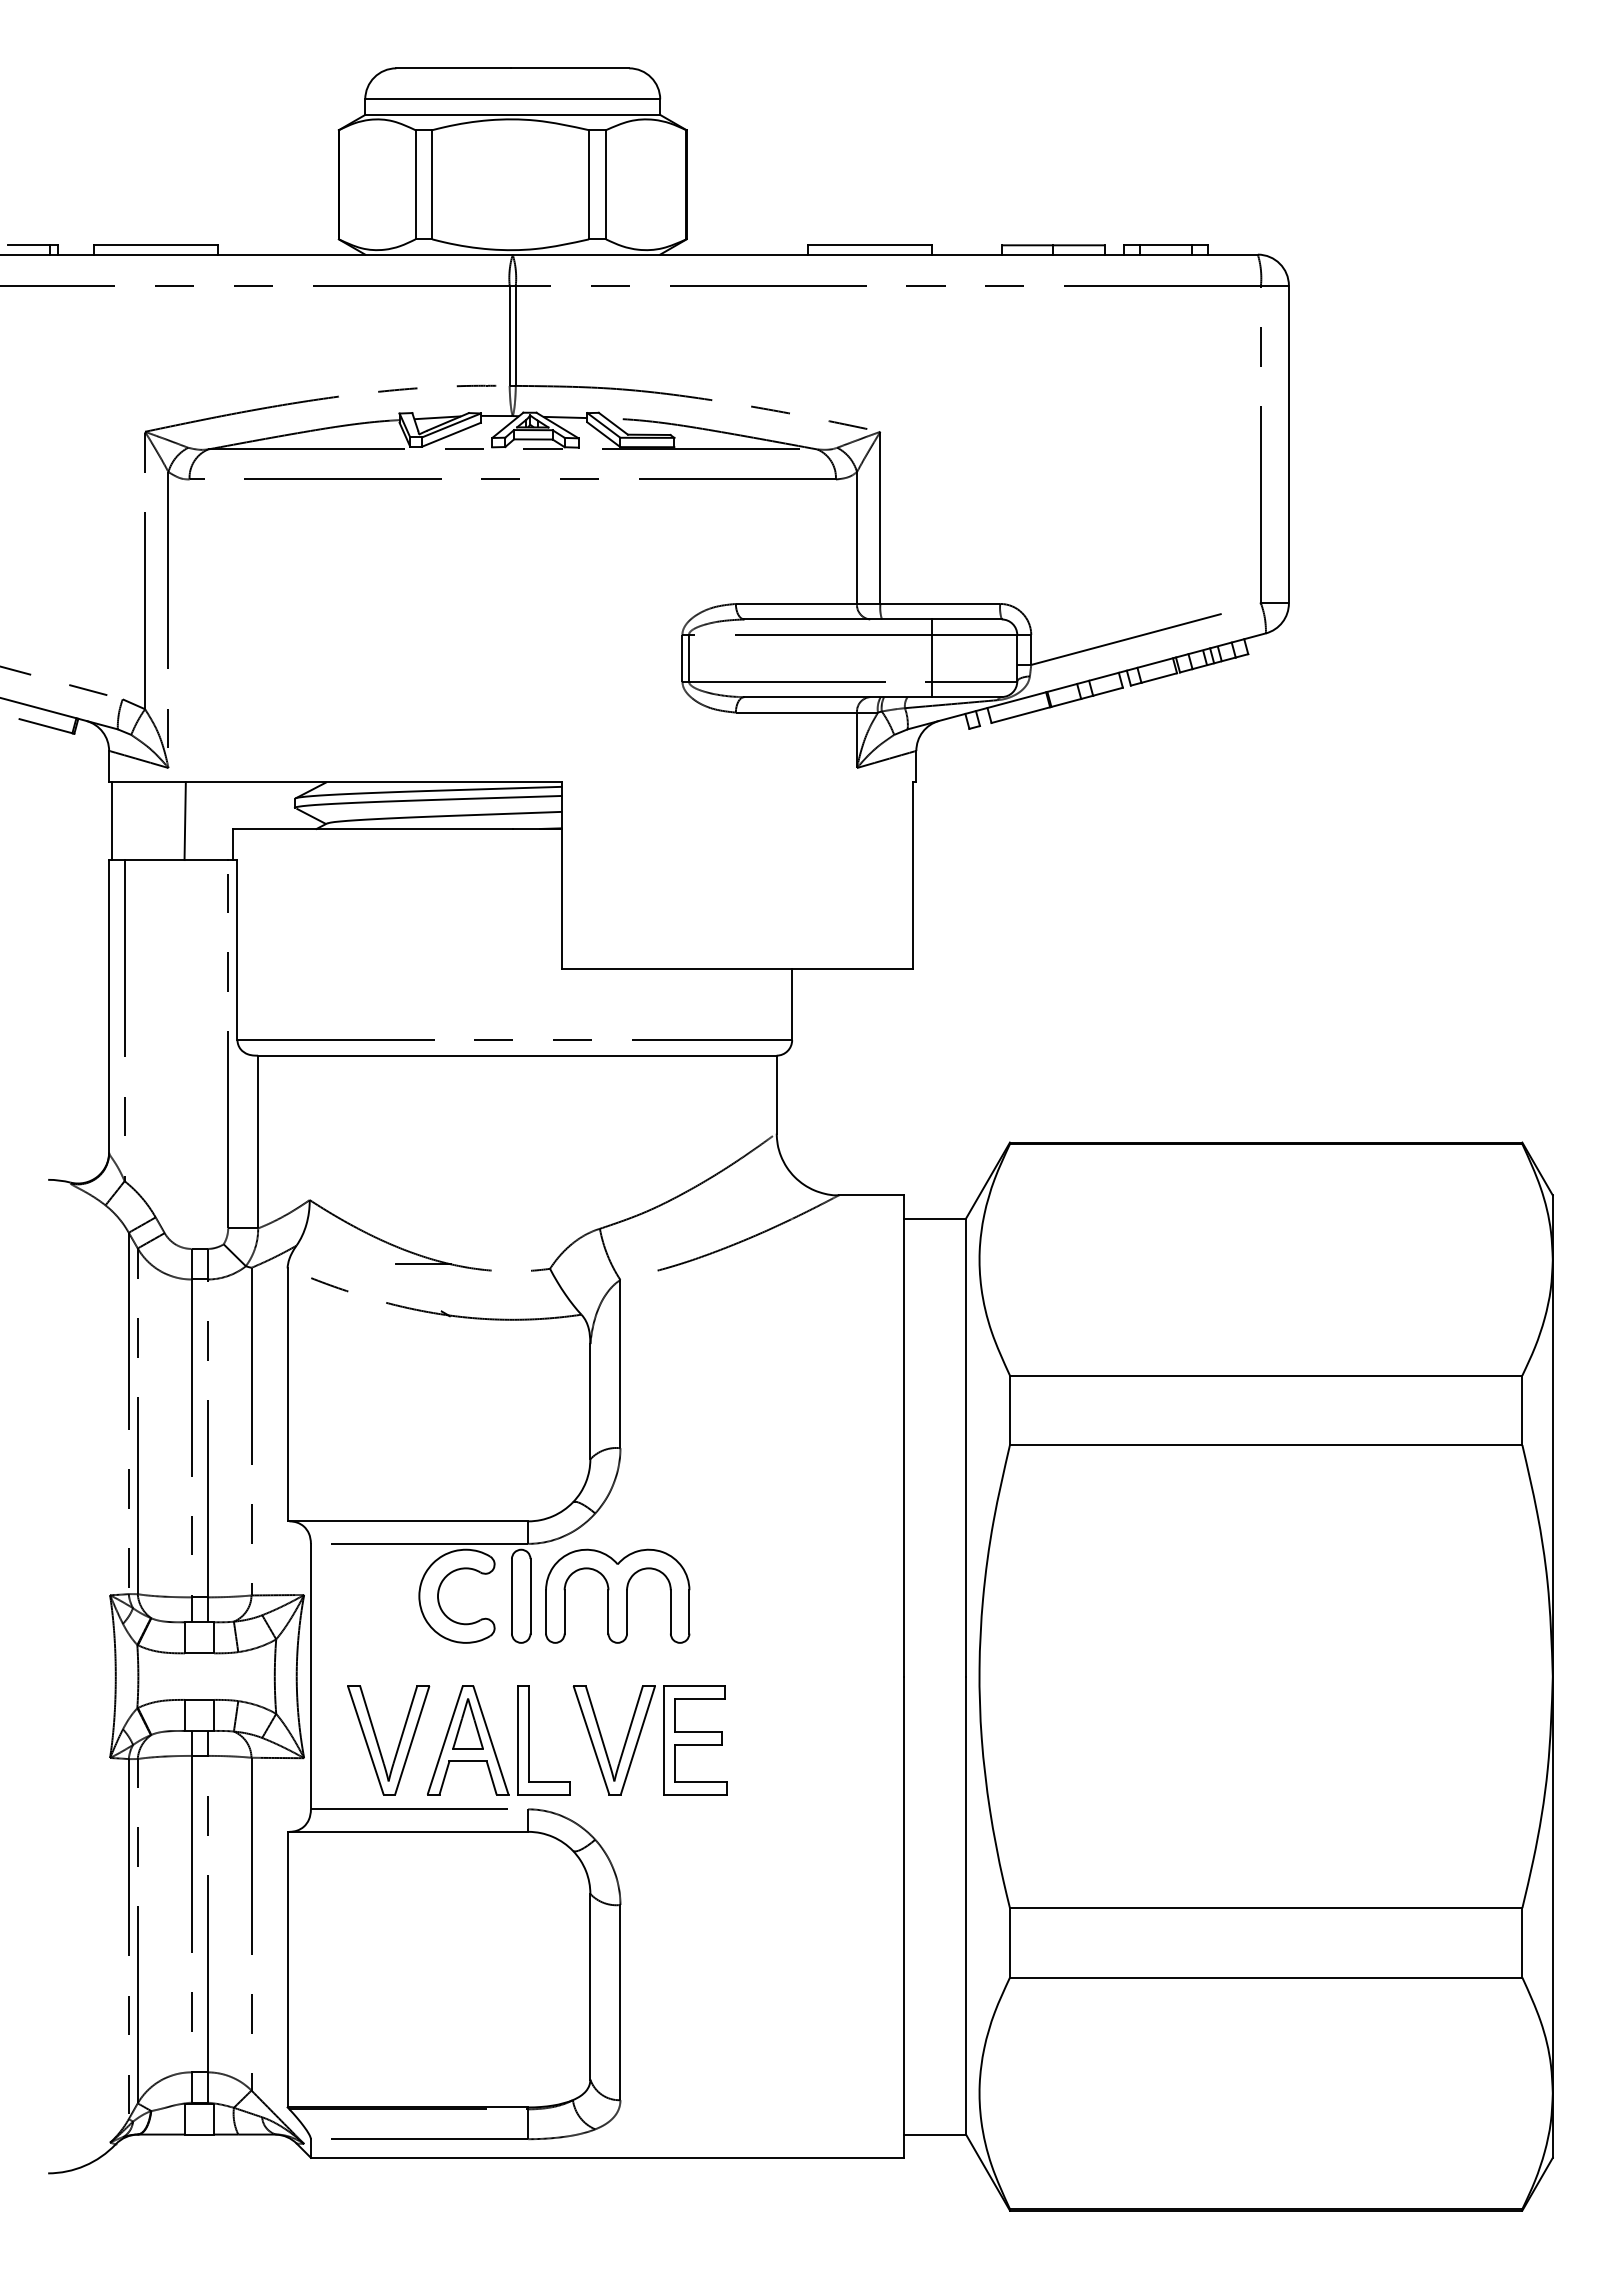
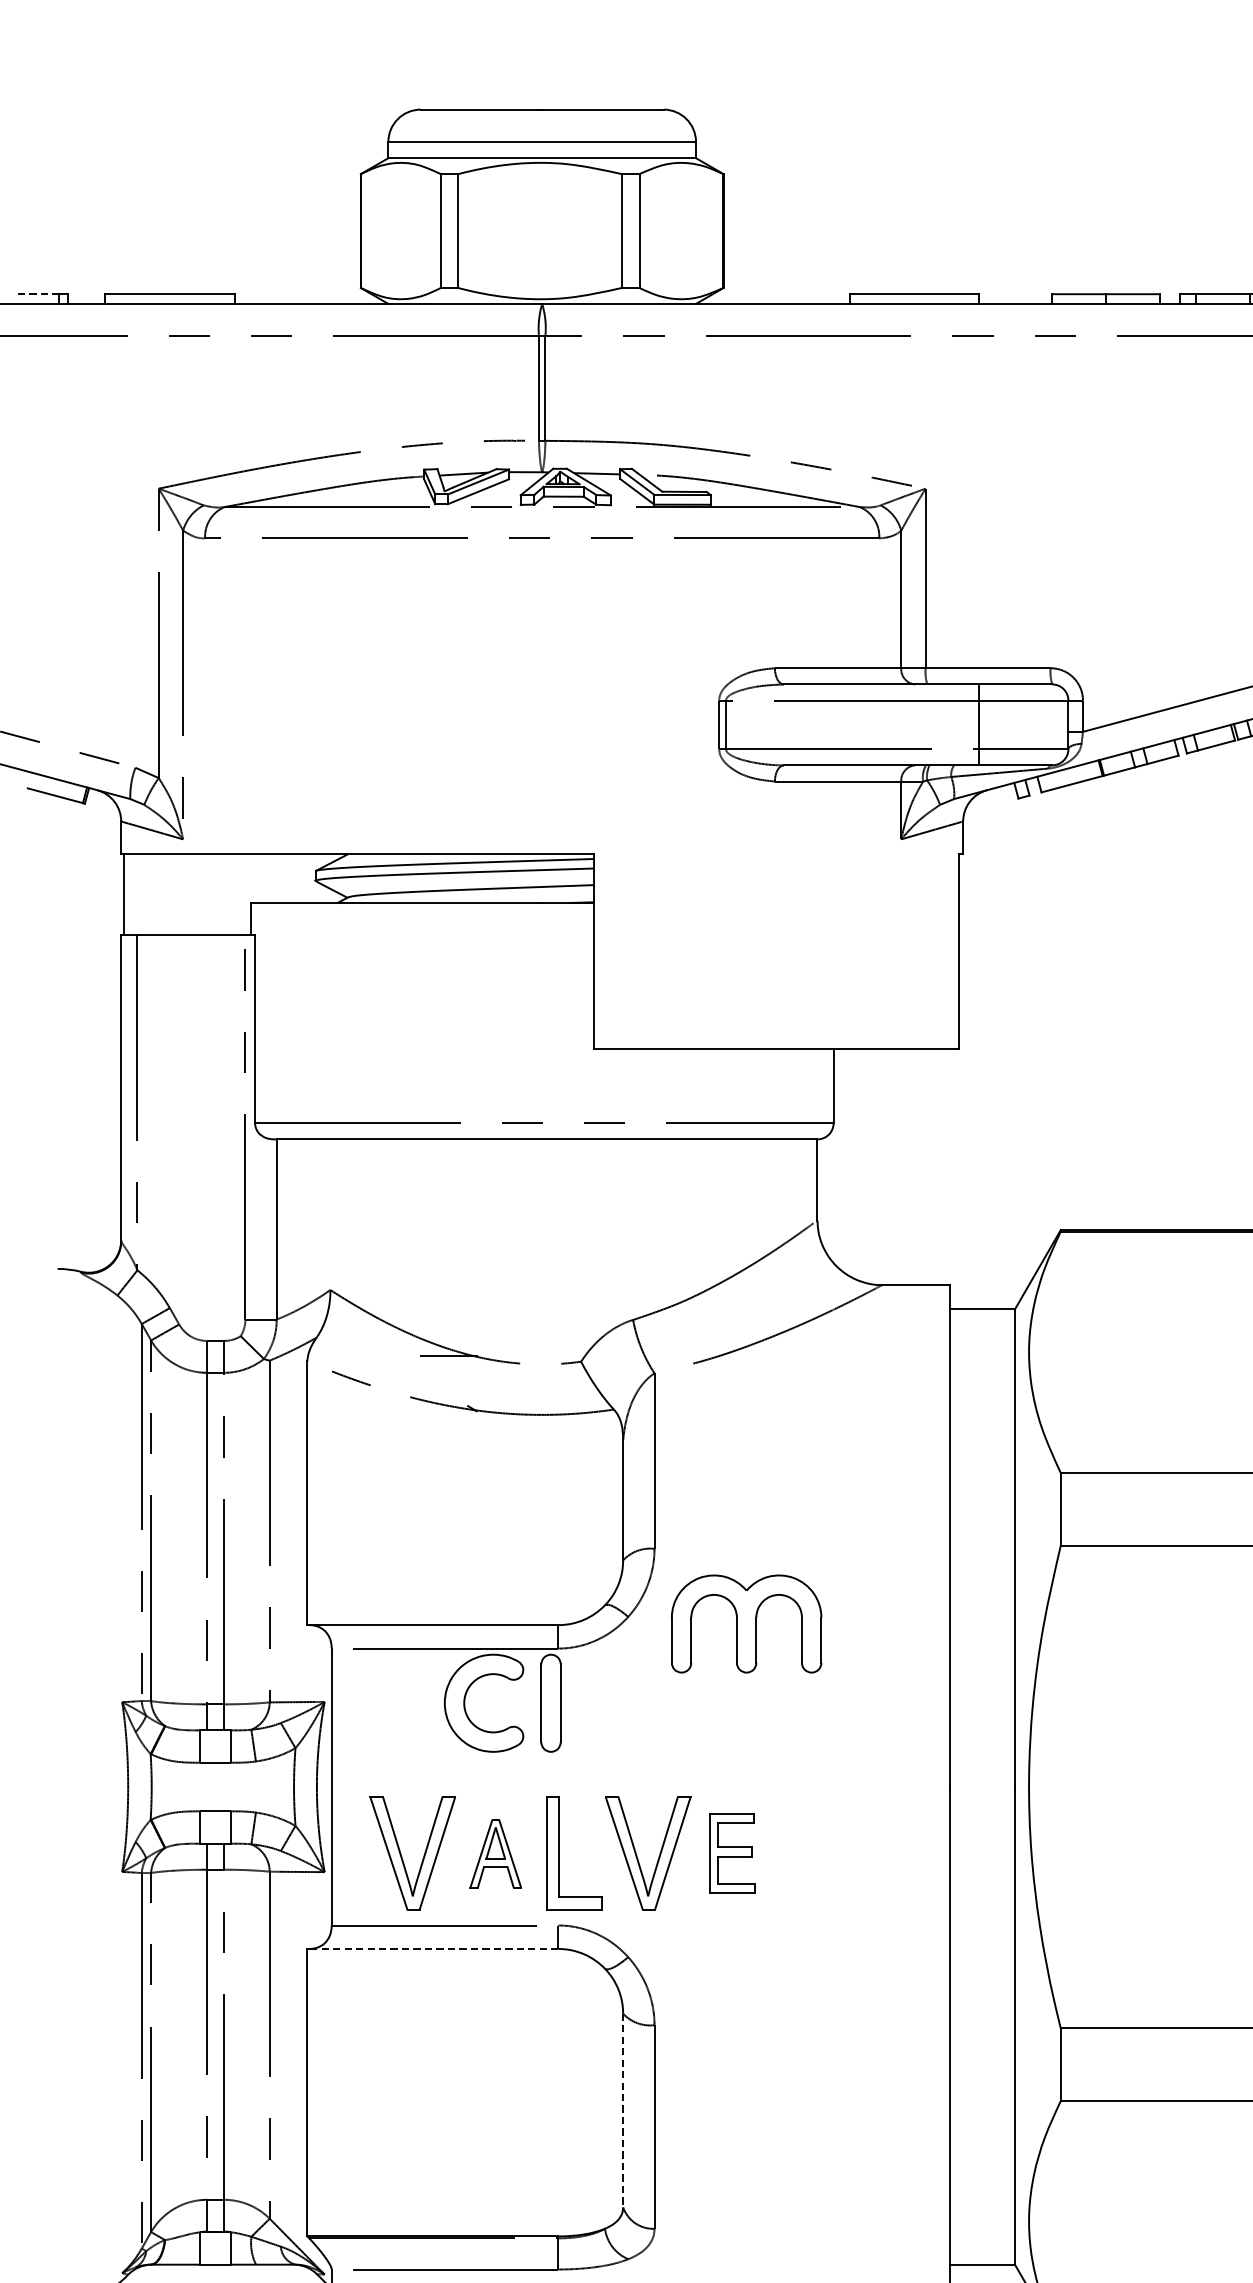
line: (29, 245) -> (38, 294), solid -> dashed
line: (184, 821) -> (199, 895), removed
part: (617, 1595) -> (746, 1623), moved
part: (468, 1740) -> (496, 1853), size x0.6
part: (695, 1740) -> (732, 1853), size x0.7
line: (408, 1831) -> (433, 1948), solid -> dashed
line: (590, 1986) -> (623, 2110), solid -> dashed

